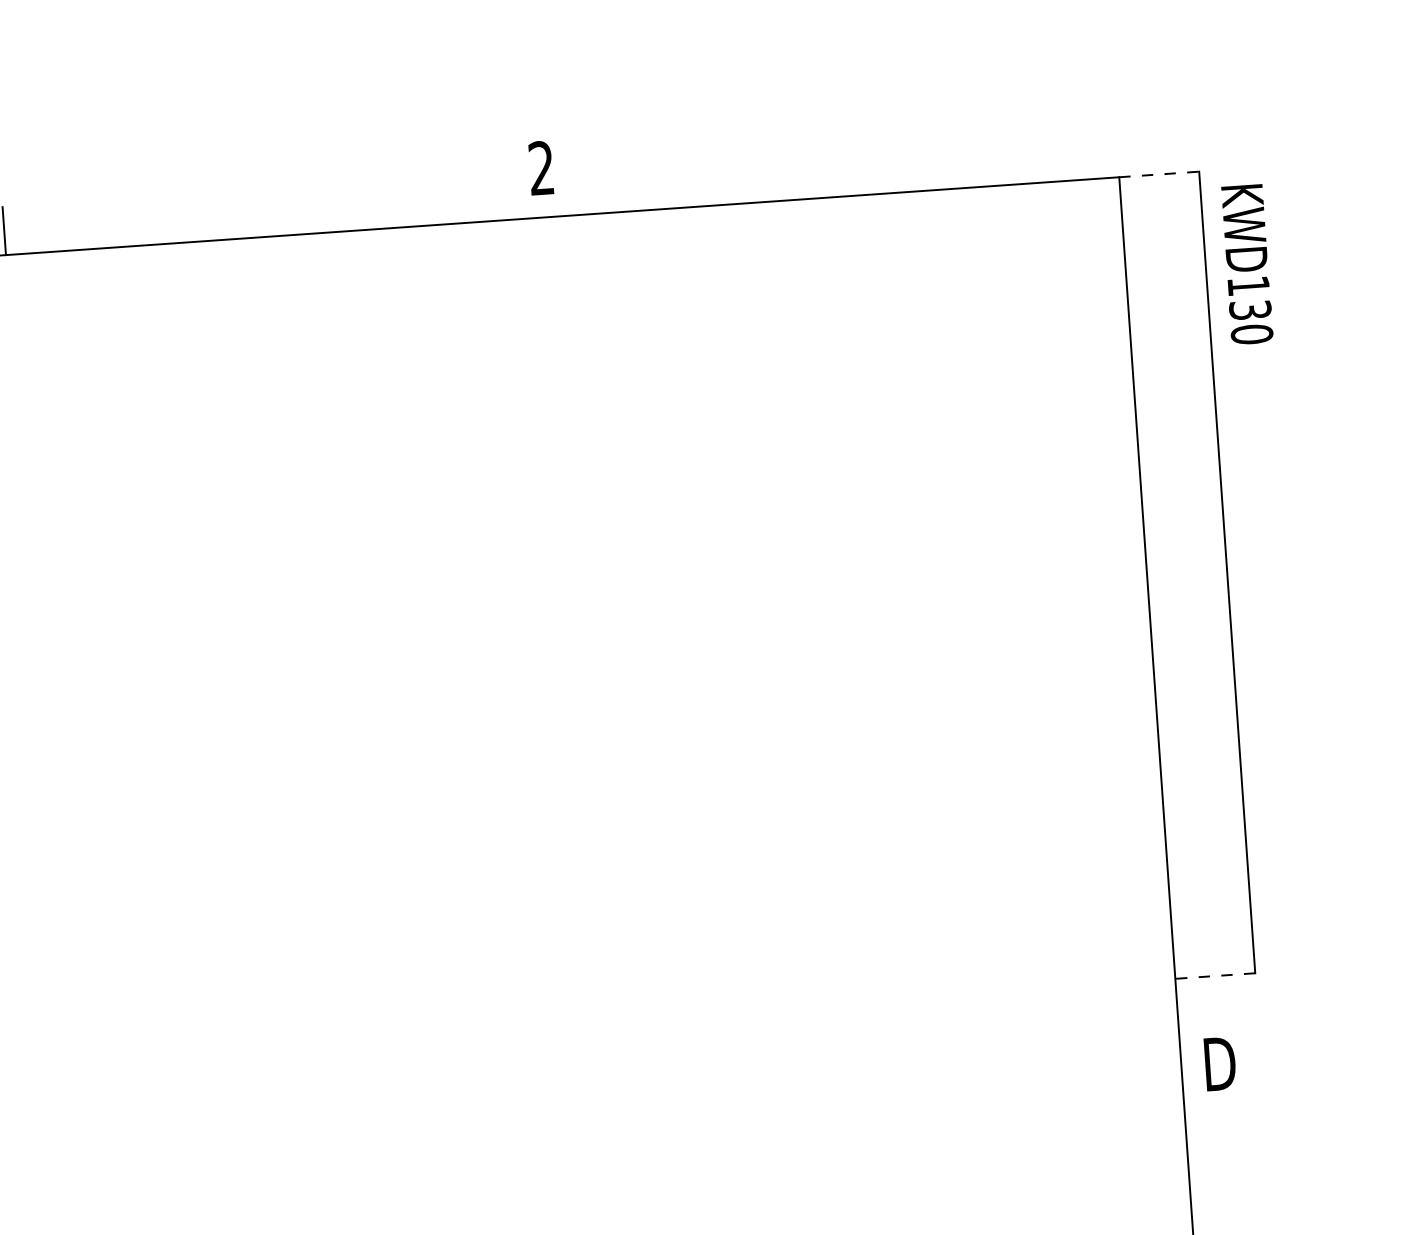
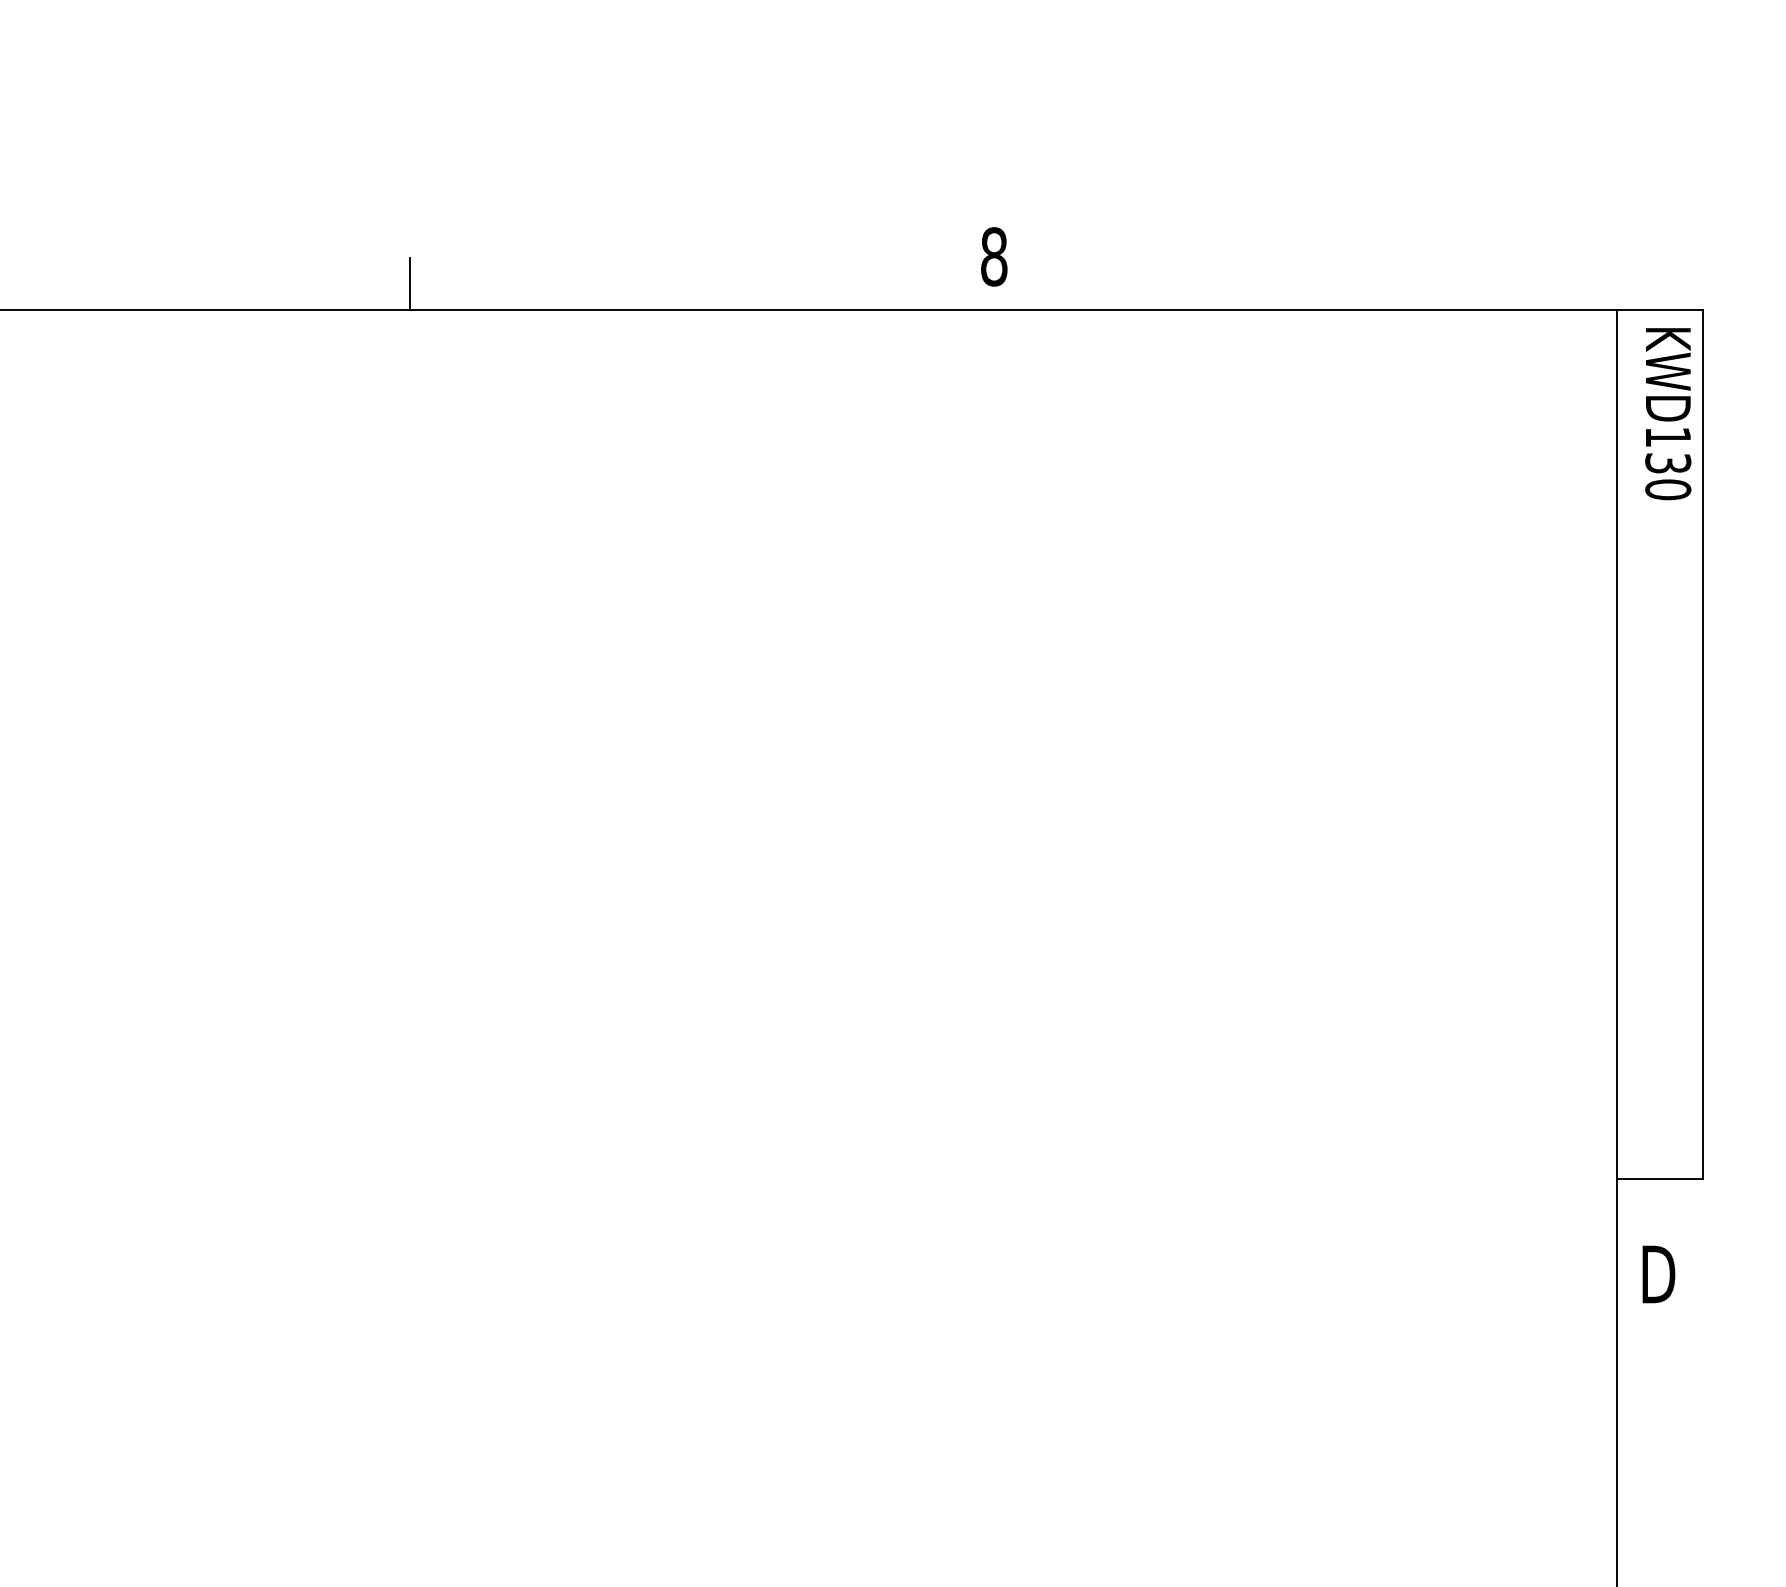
text: (541, 167) -> (994, 256), 2 -> 8
line: (1159, 174) -> (1660, 310), dashed -> solid
text: (1247, 265) -> (1668, 414), moved
line: (1214, 976) -> (1659, 1179), dashed -> solid

